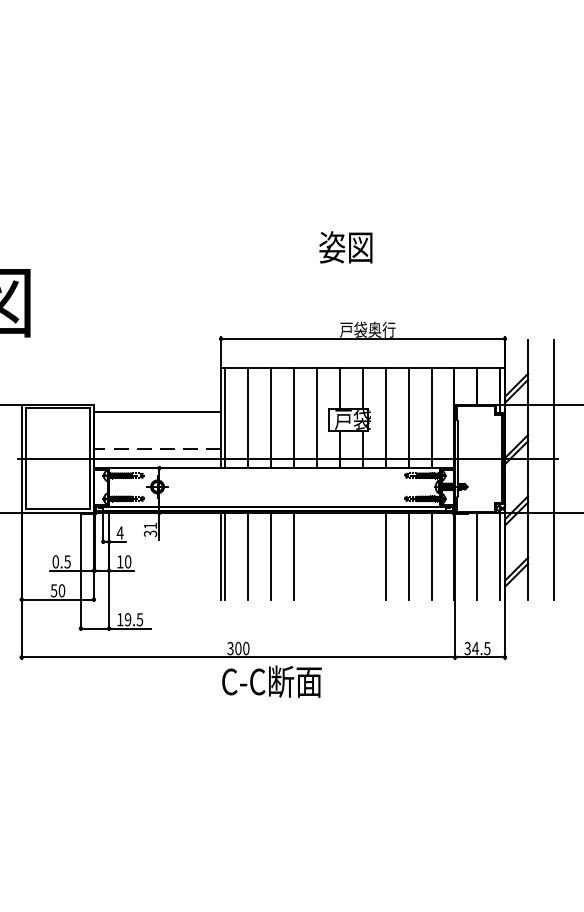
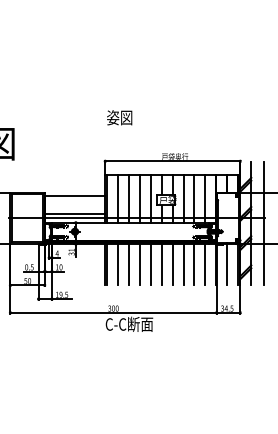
text: (345, 246) -> (119, 117), moved
line: (156, 448) -> (74, 213), dashed -> solid
line: (316, 555) -> (150, 264), added
line: (339, 555) -> (161, 264), added
line: (362, 555) -> (172, 264), added

